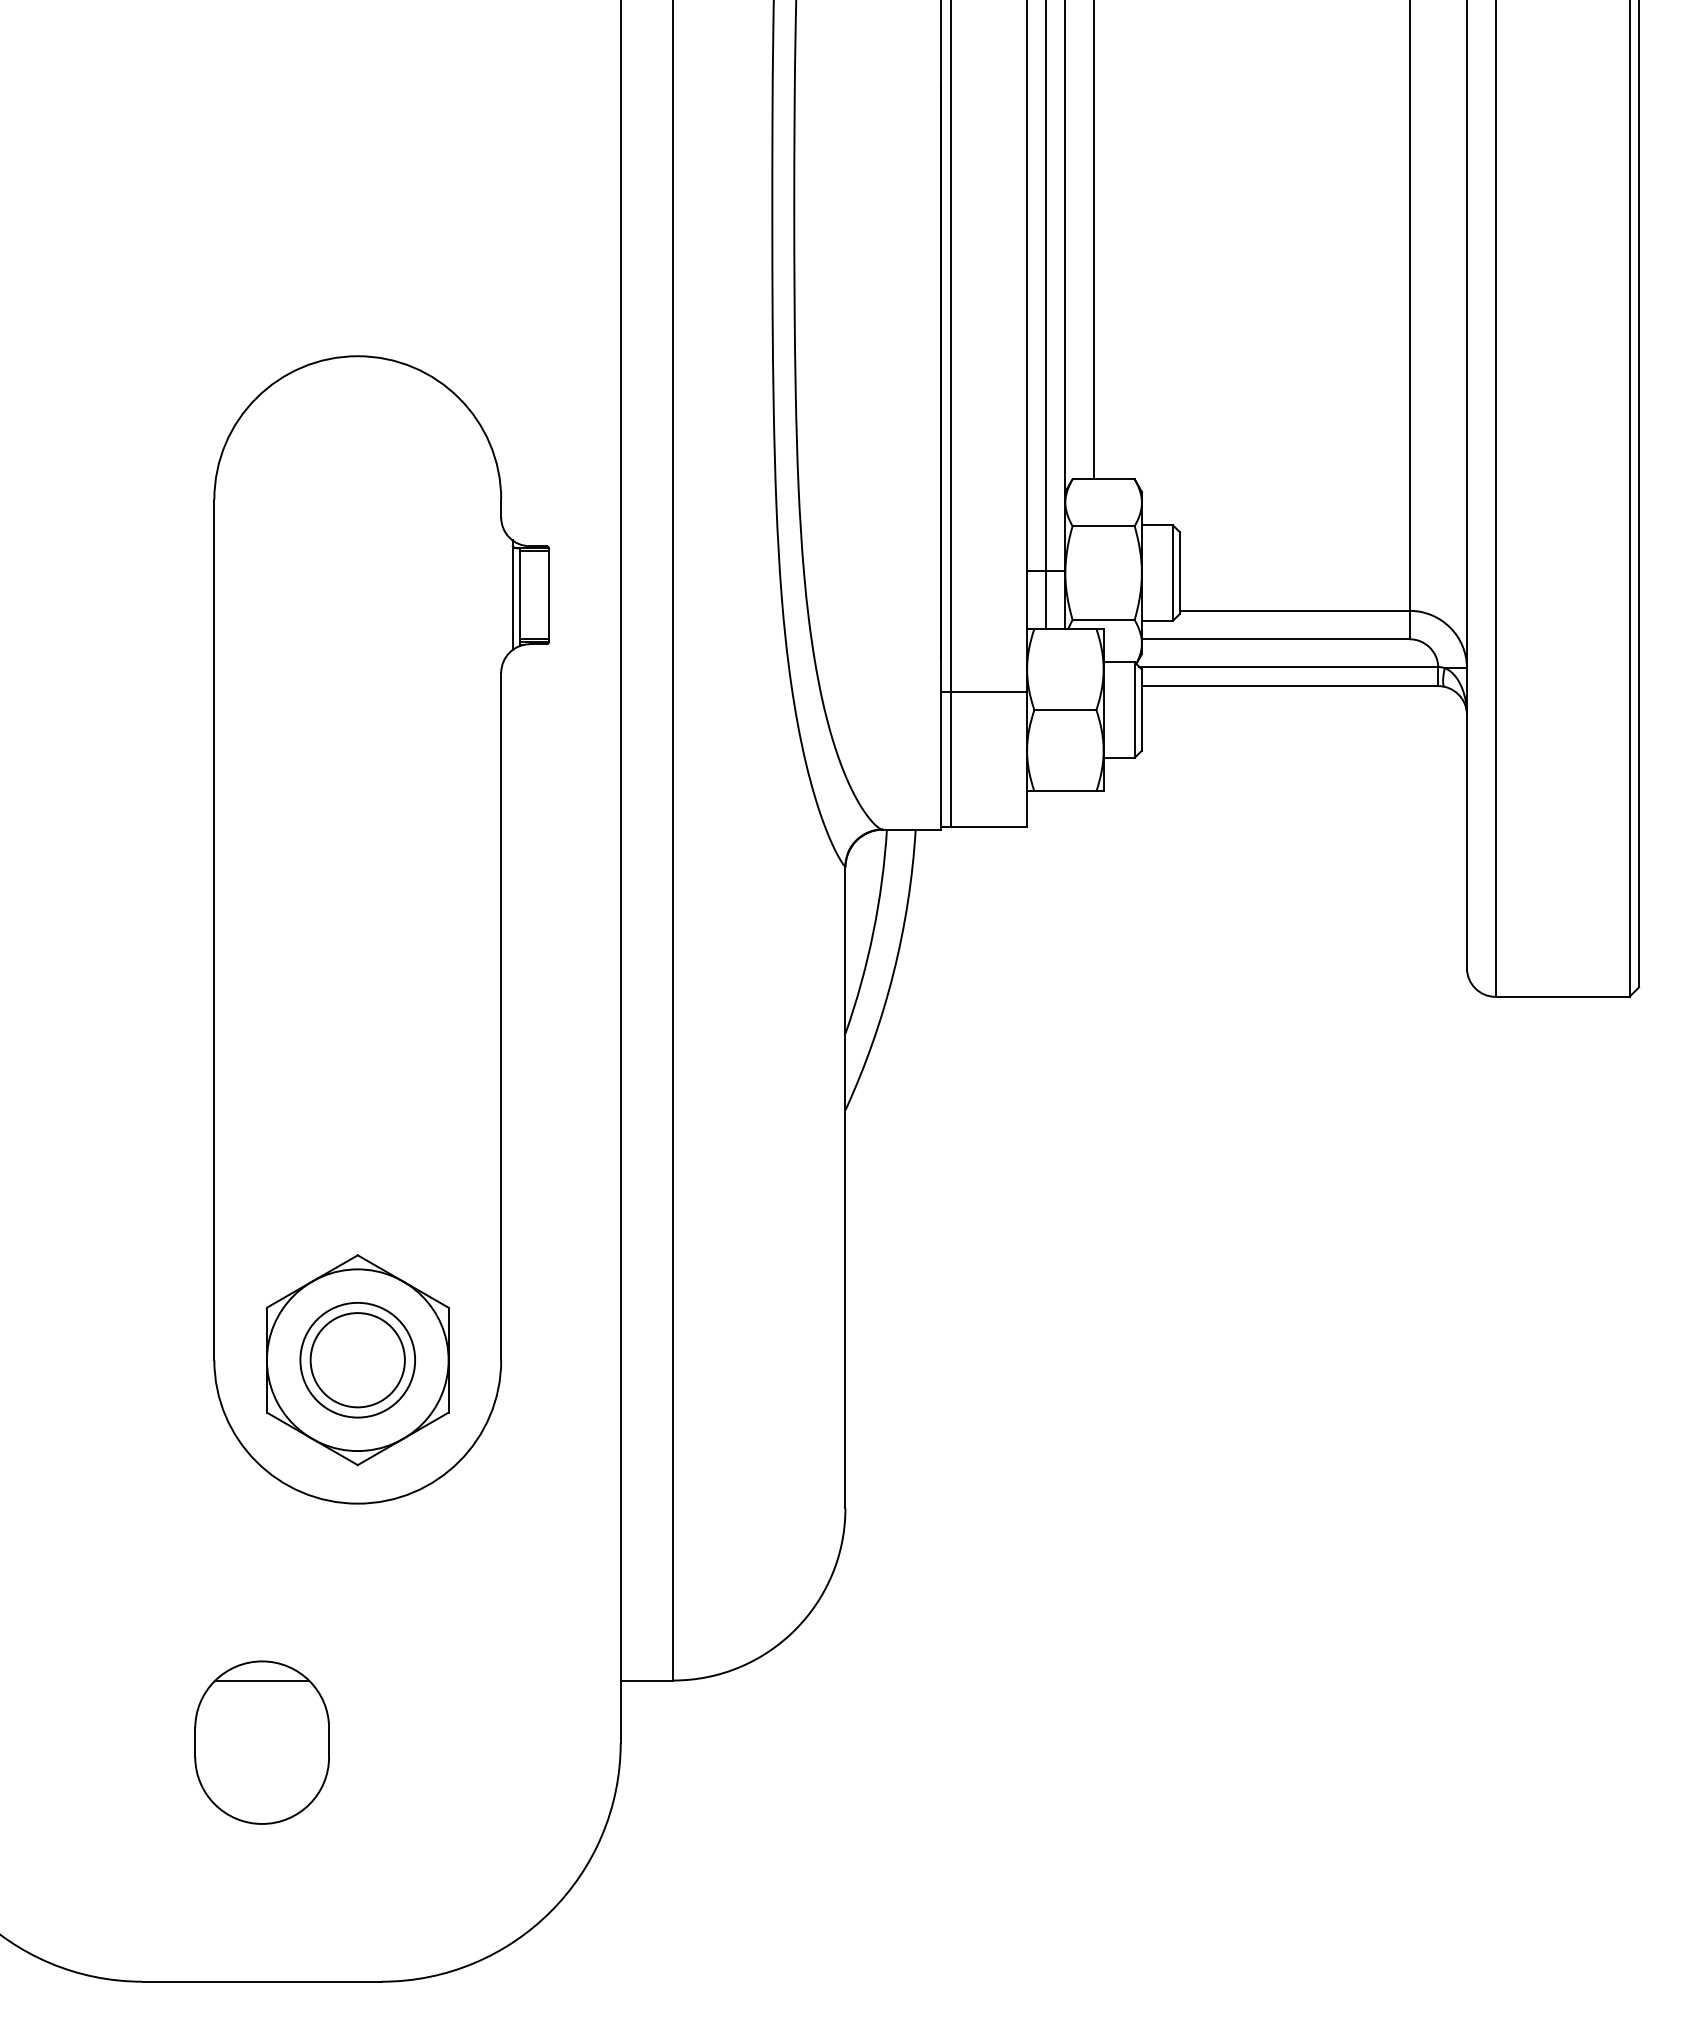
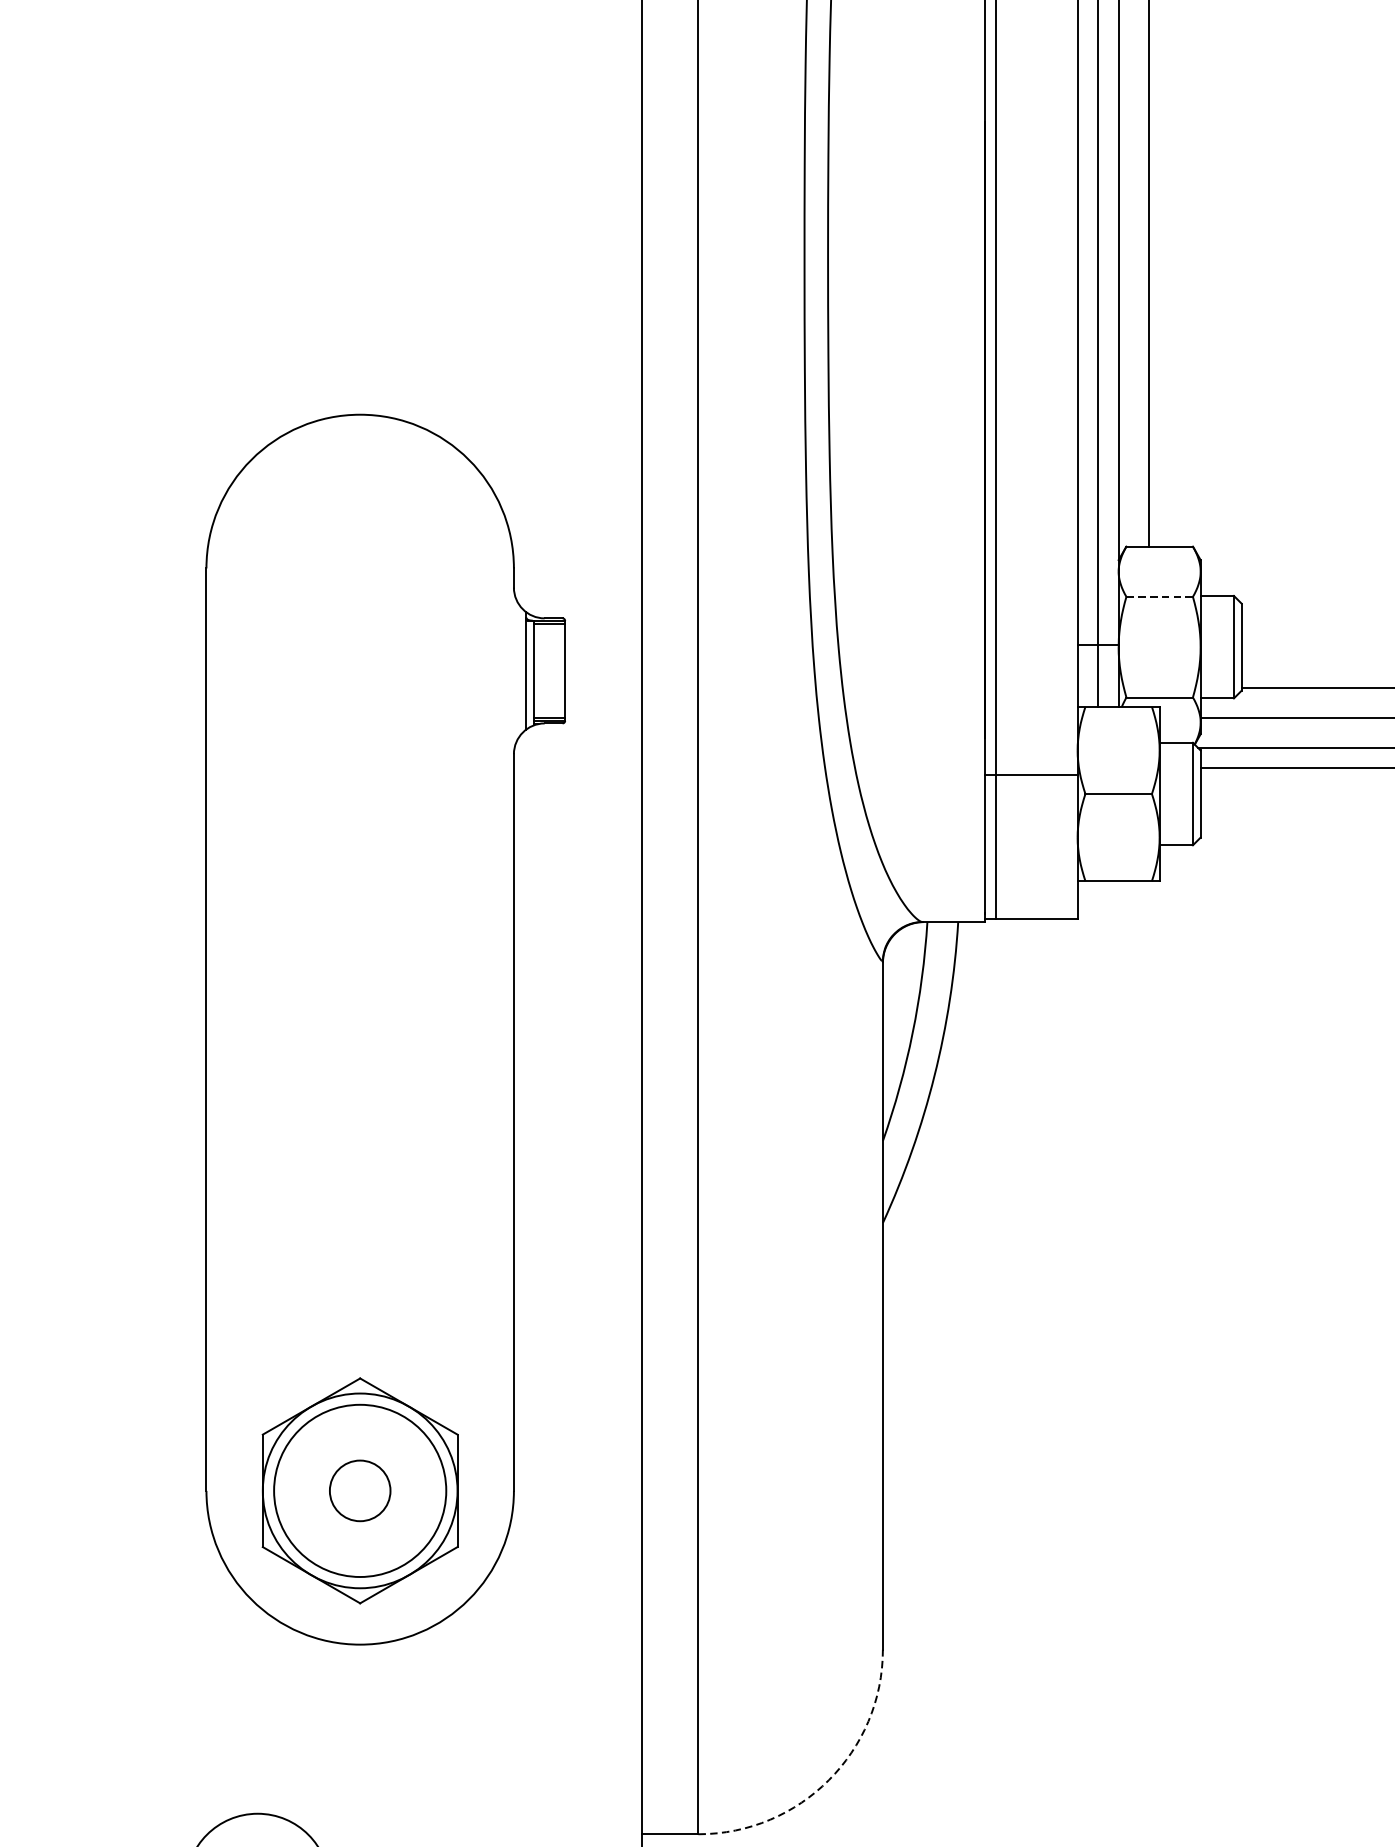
line: (1103, 526) -> (1159, 597), solid -> dashed
circle: (357, 1359) -> (359, 1490), size x1.4
circle: (357, 1360) -> (359, 1491), size x0.6
arc: (795, 1630) -> (829, 1780), solid -> dashed
line: (262, 1680) -> (258, 1834), removed

